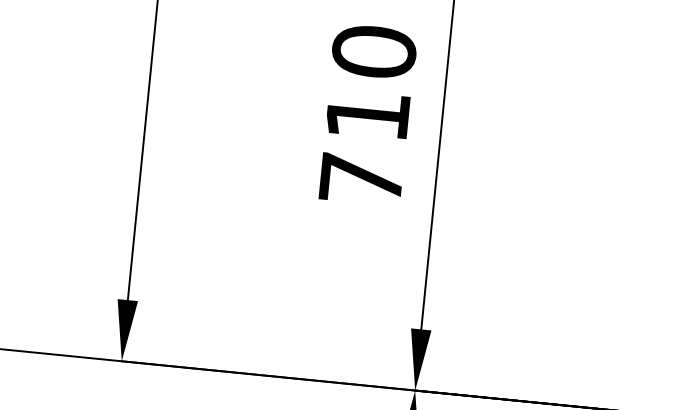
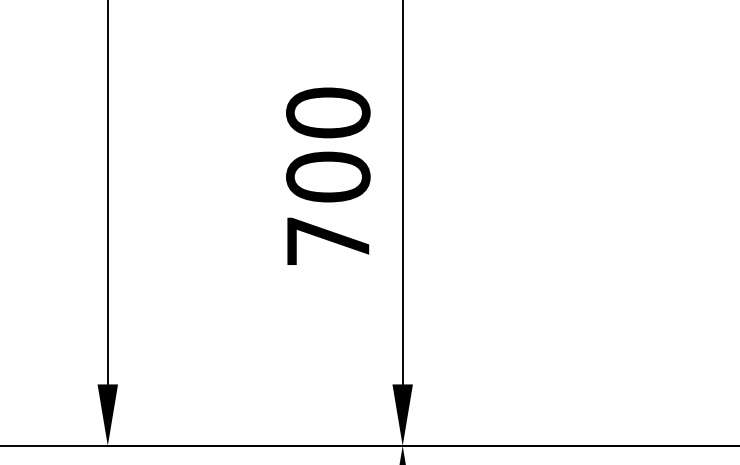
text: (368, 115) -> (328, 176), 710 -> 700

